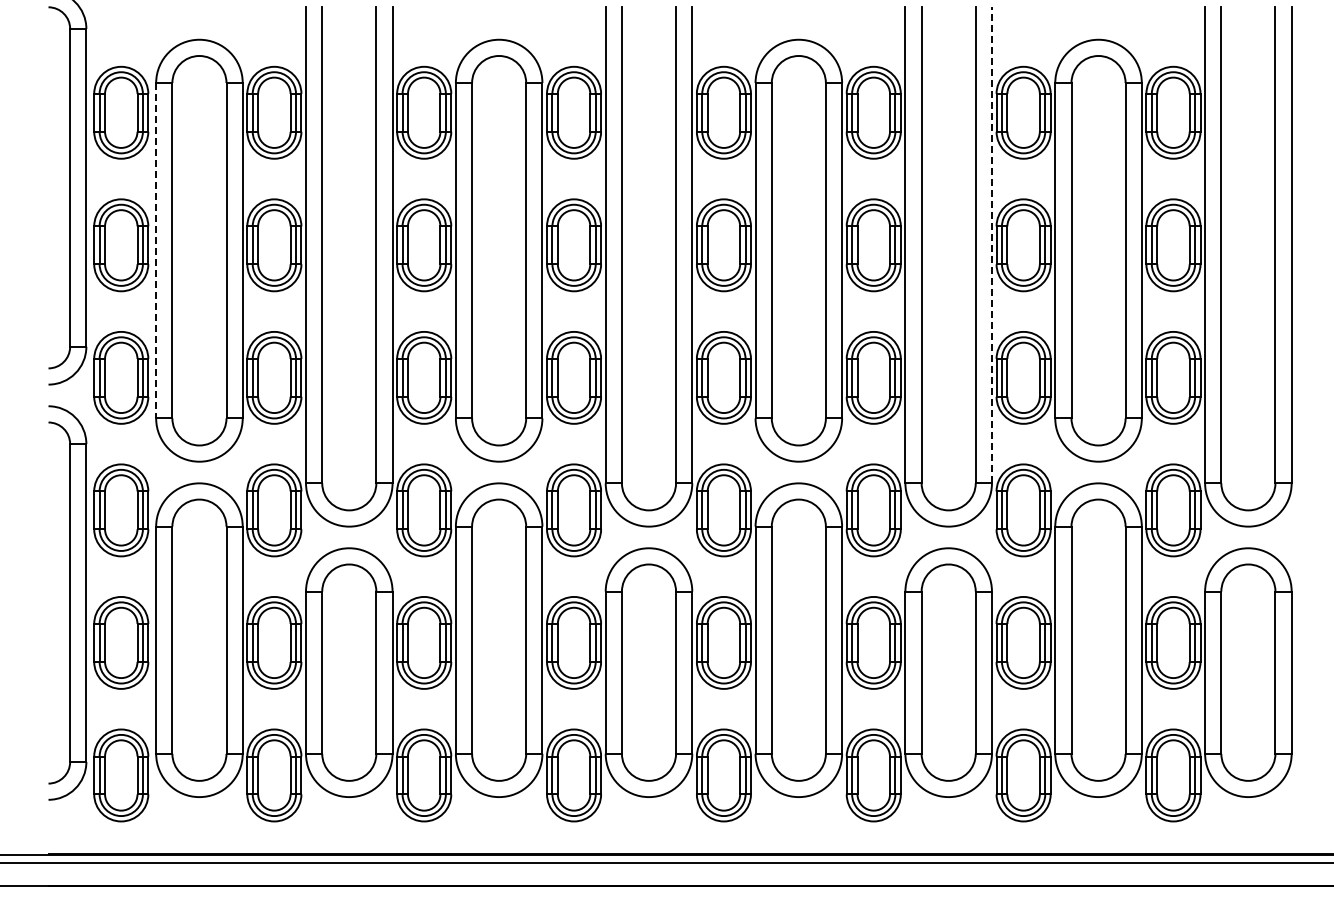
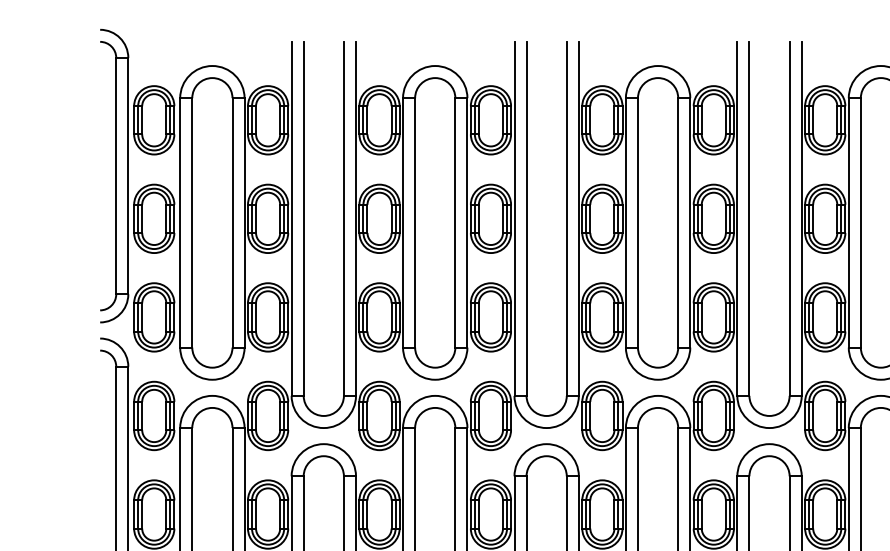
line: (991, 244) -> (801, 218), dashed -> solid
line: (156, 250) -> (180, 222), dashed -> solid

